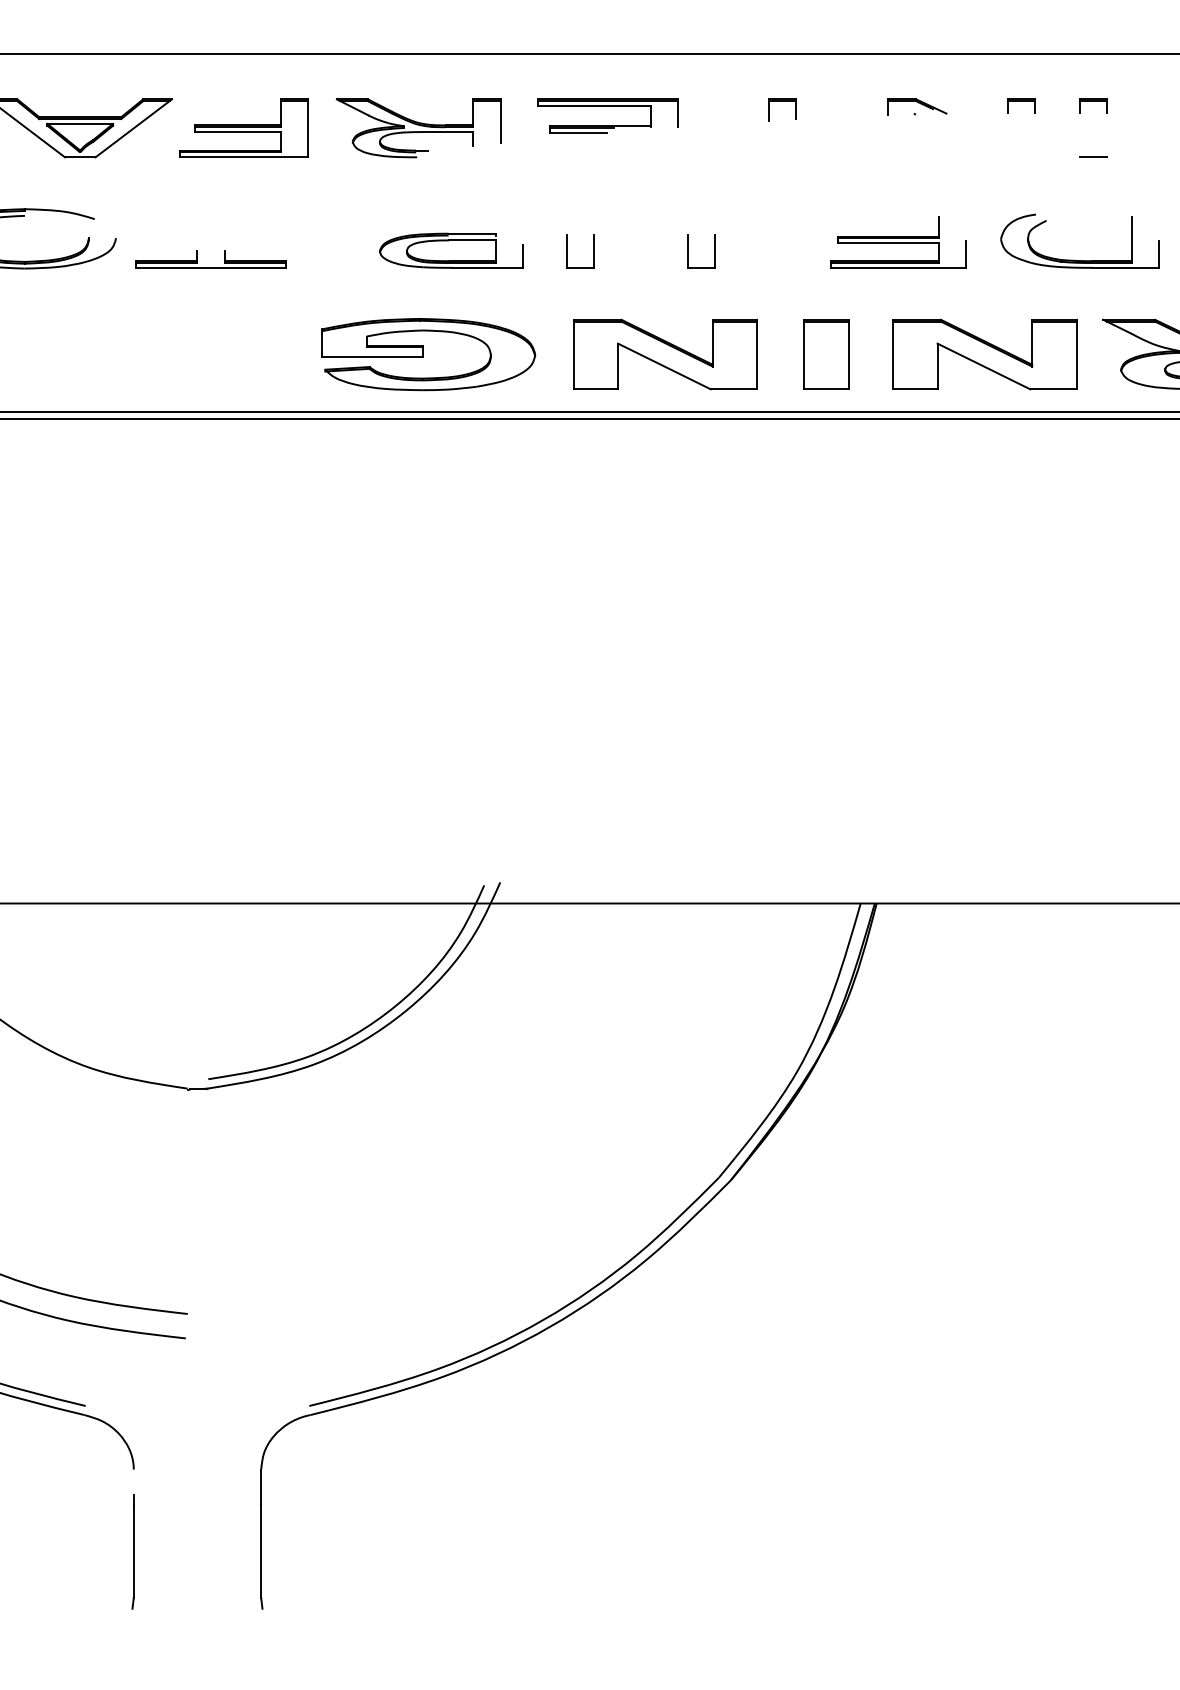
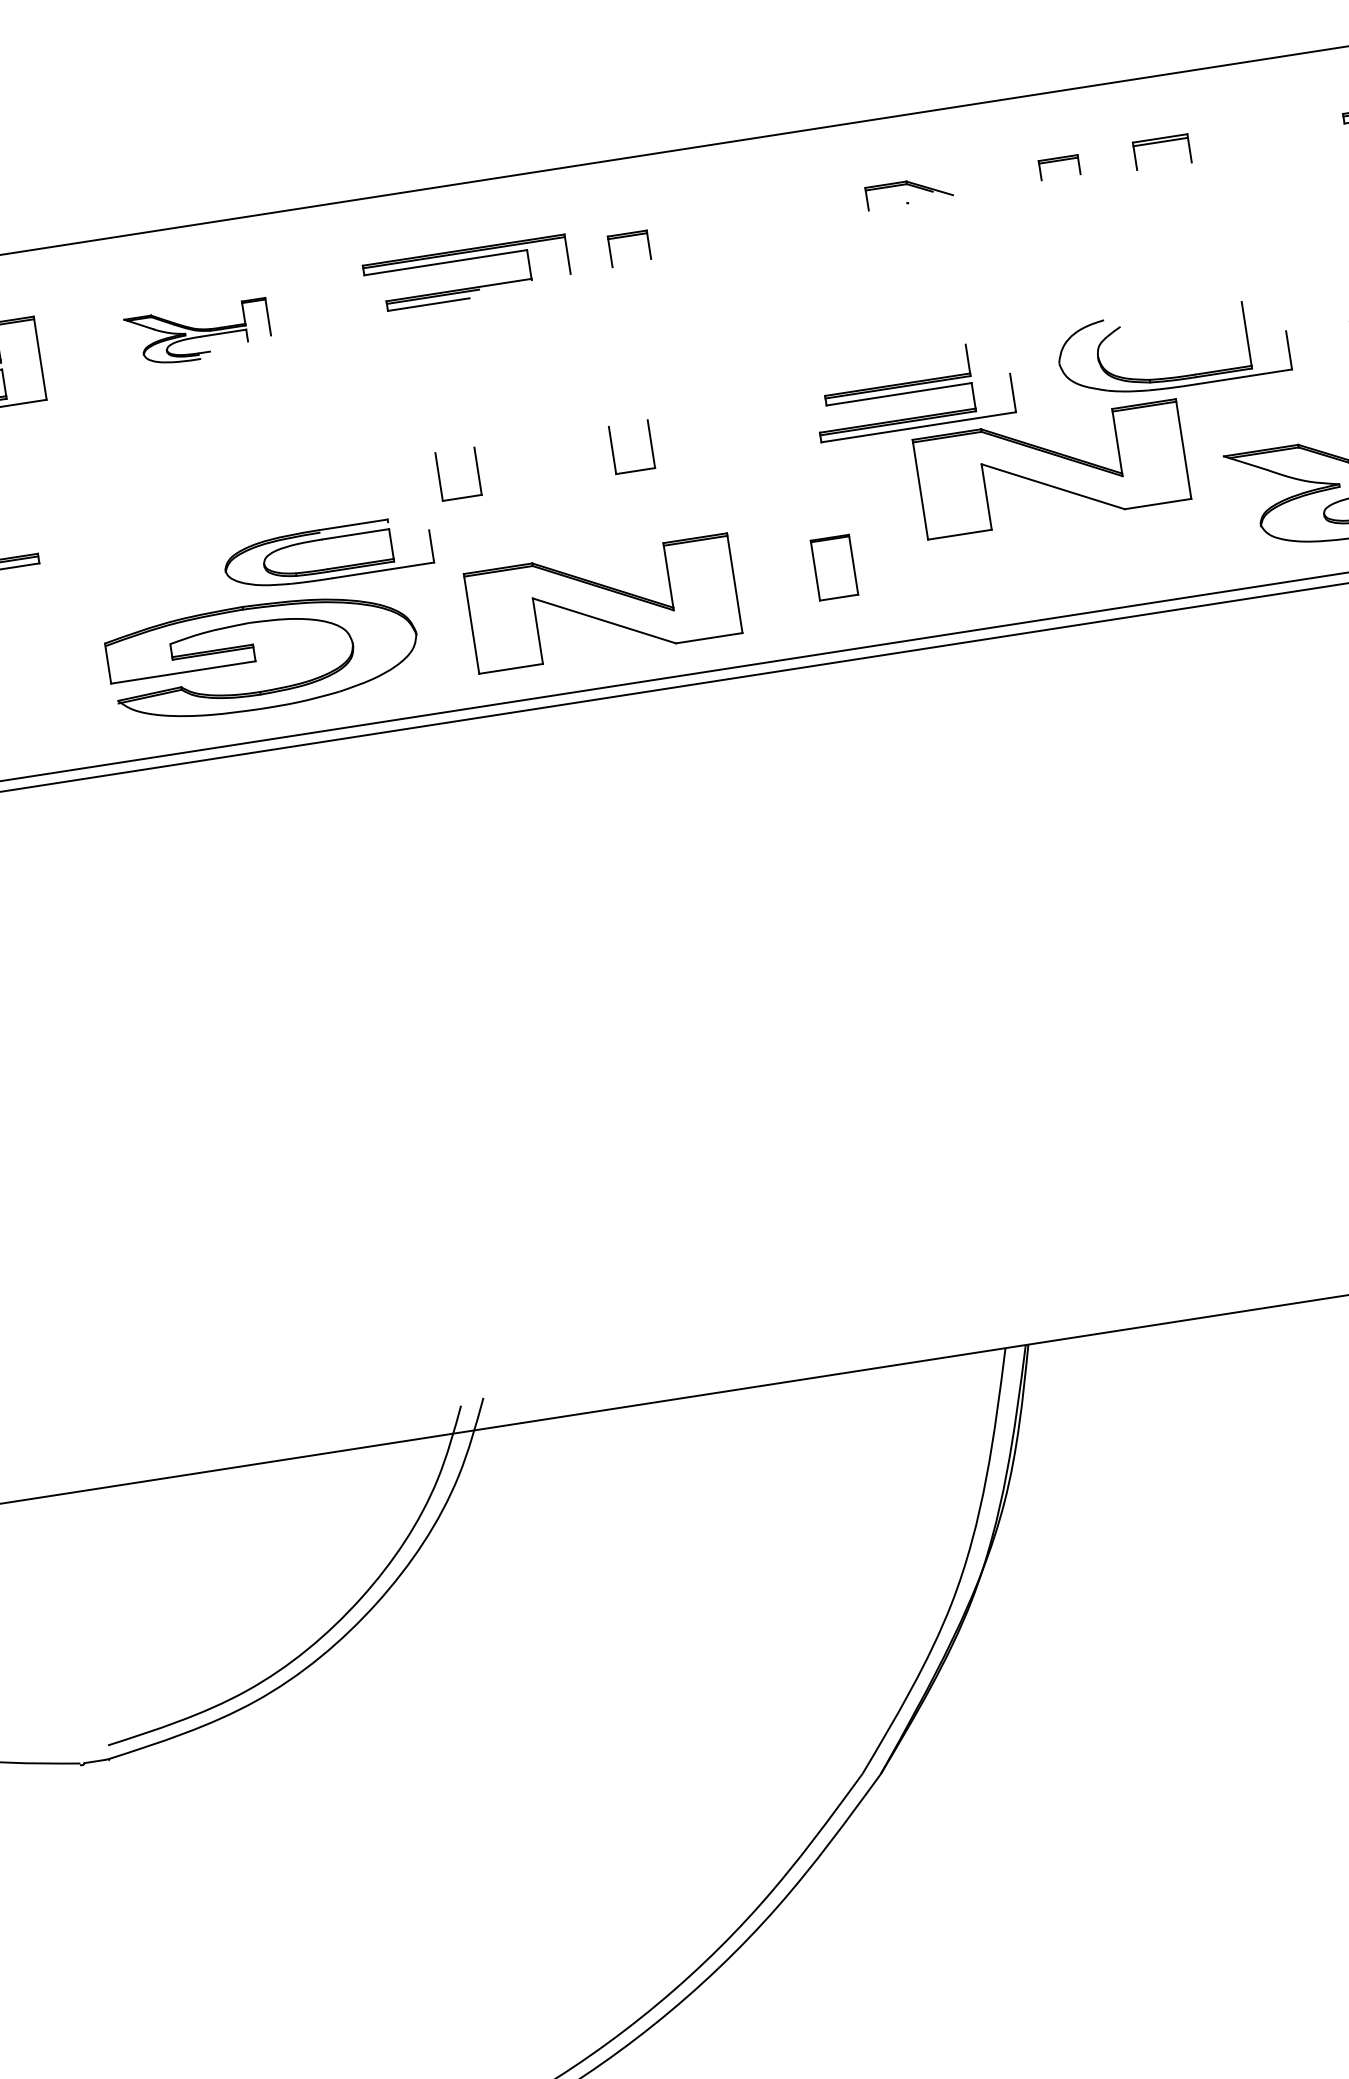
part: (782, 101) -> (627, 236), moved
part: (1093, 105) -> (1162, 150), size x1.4
part: (418, 128) -> (198, 333), size x0.6
line: (1092, 157) -> (1172, 225), removed
part: (451, 250) -> (327, 553), moved
part: (826, 354) -> (834, 567), size x0.6
part: (984, 354) -> (1051, 469), moved

